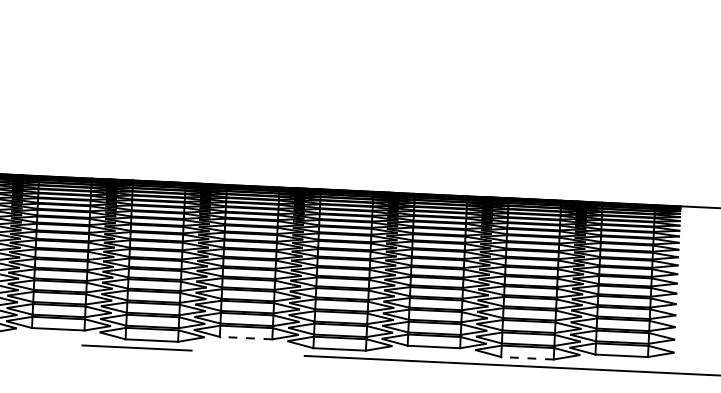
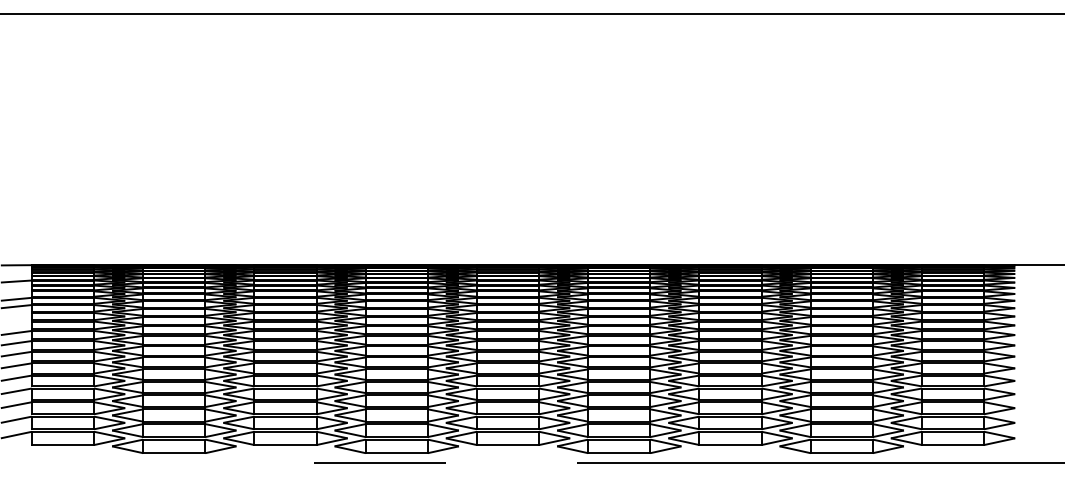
line: (245, 338) -> (507, 445), dashed -> solid
line: (527, 358) -> (841, 453), dashed -> solid

